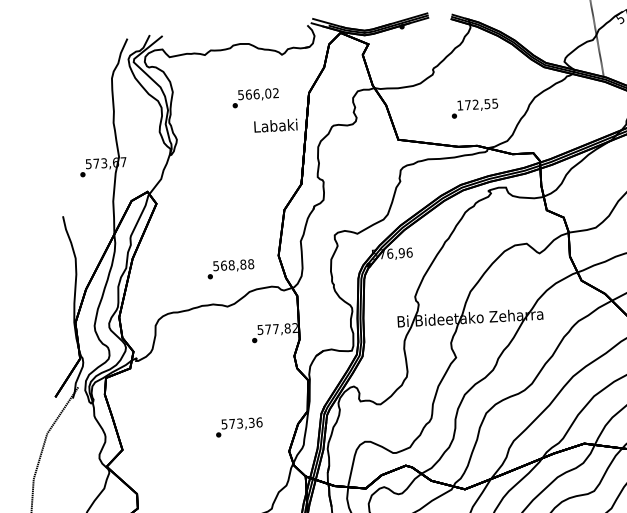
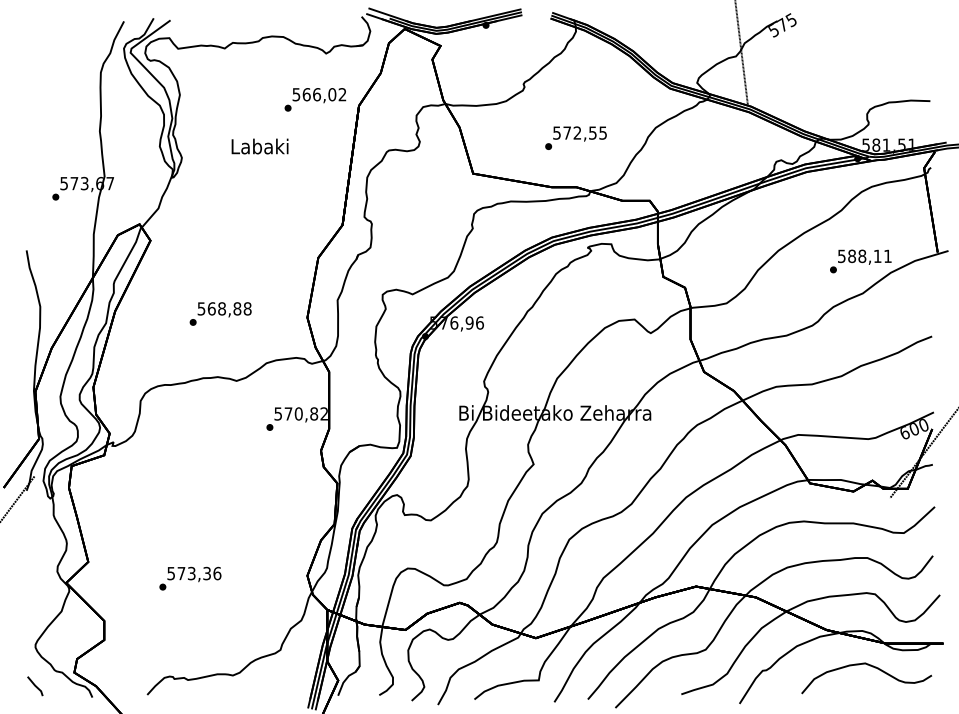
text: (255, 97) -> (315, 99), moved
text: (459, 105) -> (556, 132), 172,55 -> 572,55
text: (275, 125) -> (259, 146), moved
text: (230, 268) -> (220, 313), moved
text: (275, 328) -> (298, 413), 577,82 -> 570,82
text: (239, 427) -> (190, 578), moved

